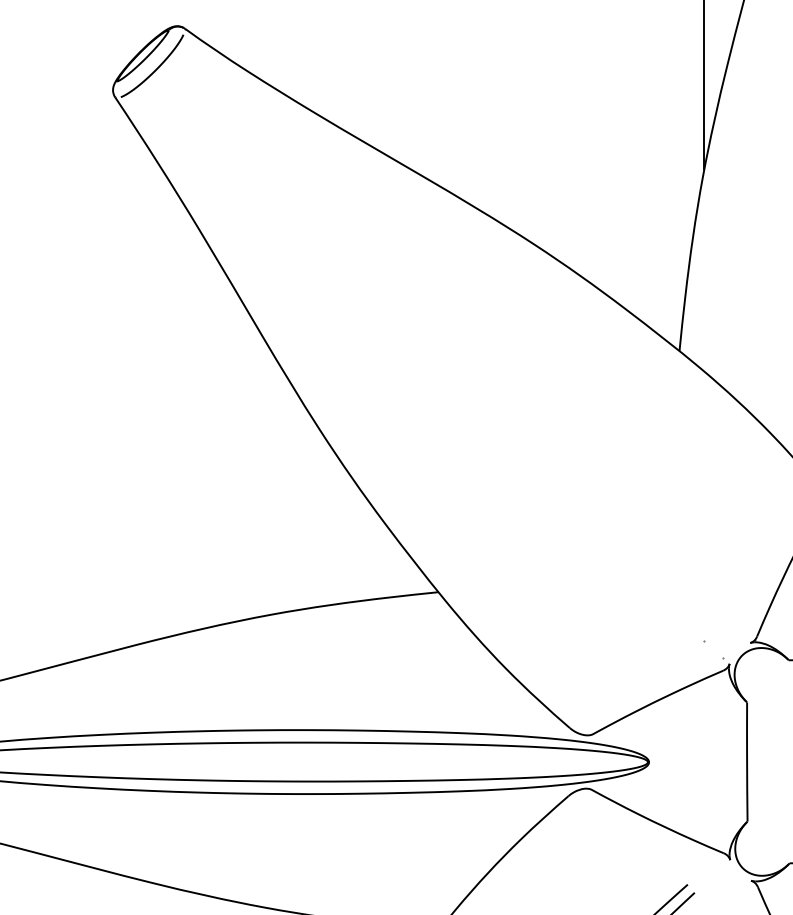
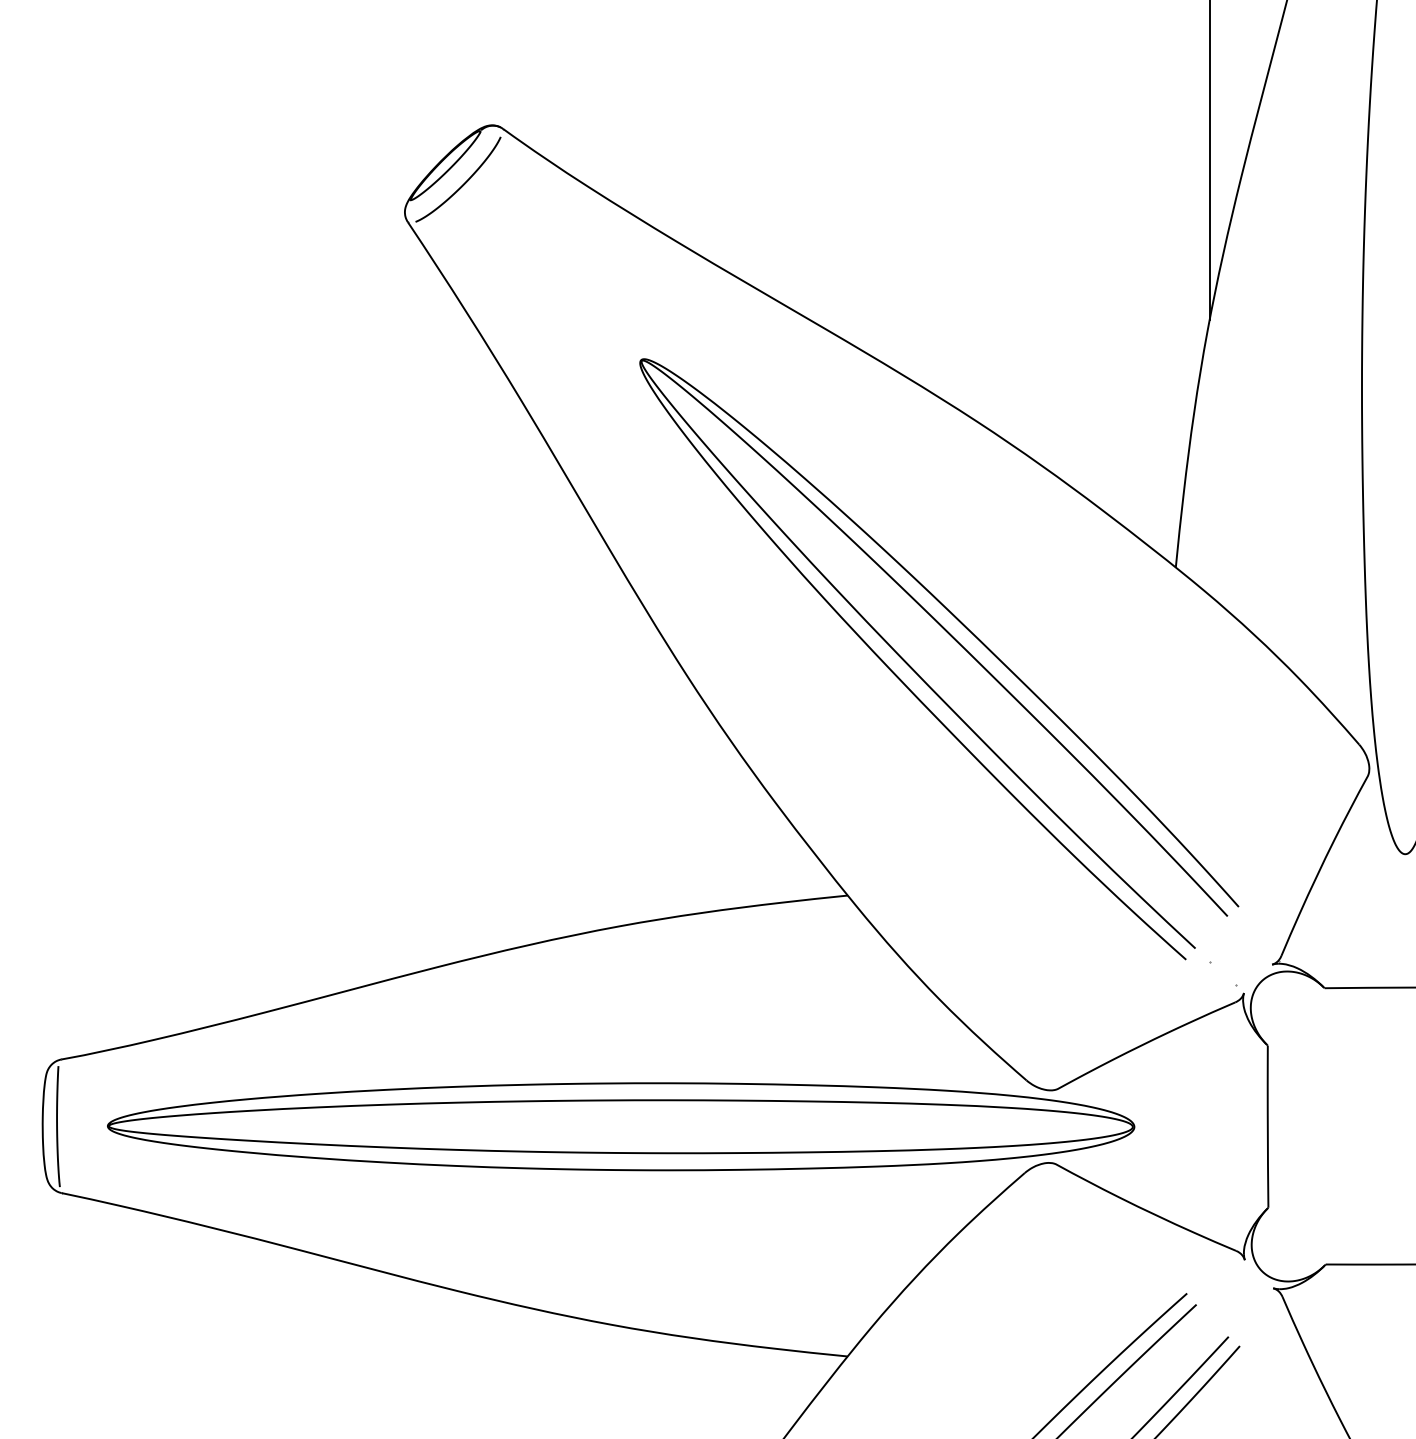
part: (518, 406) -> (956, 642), added

